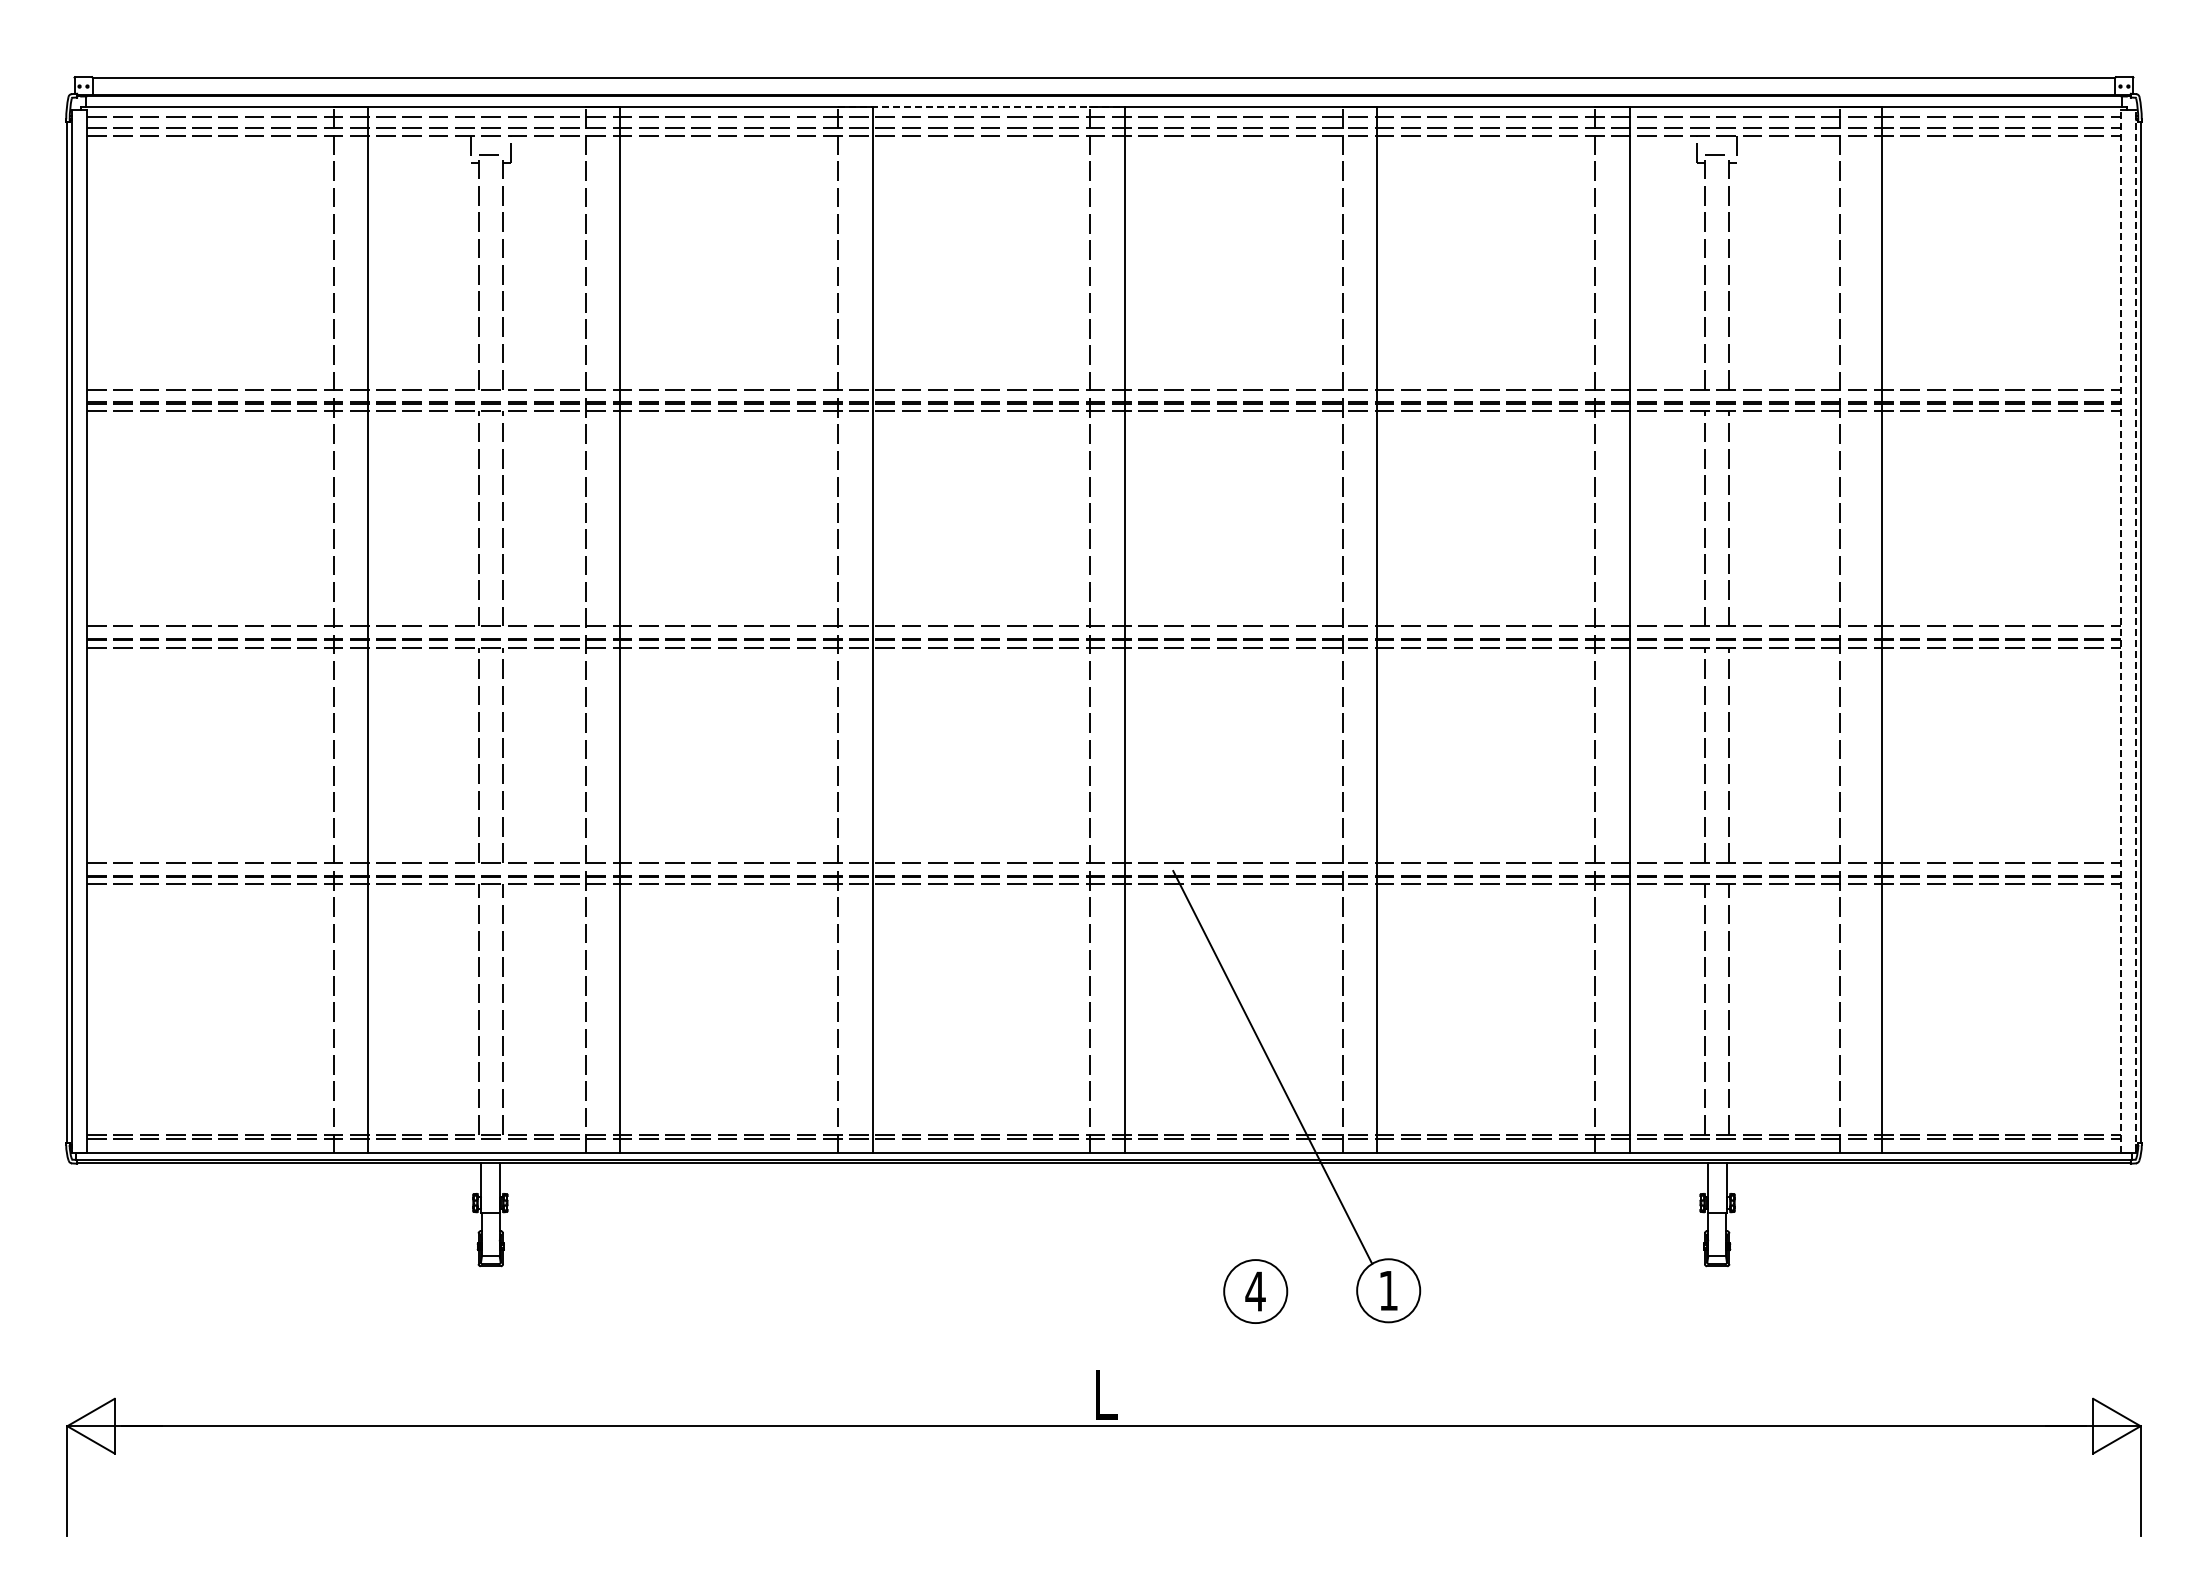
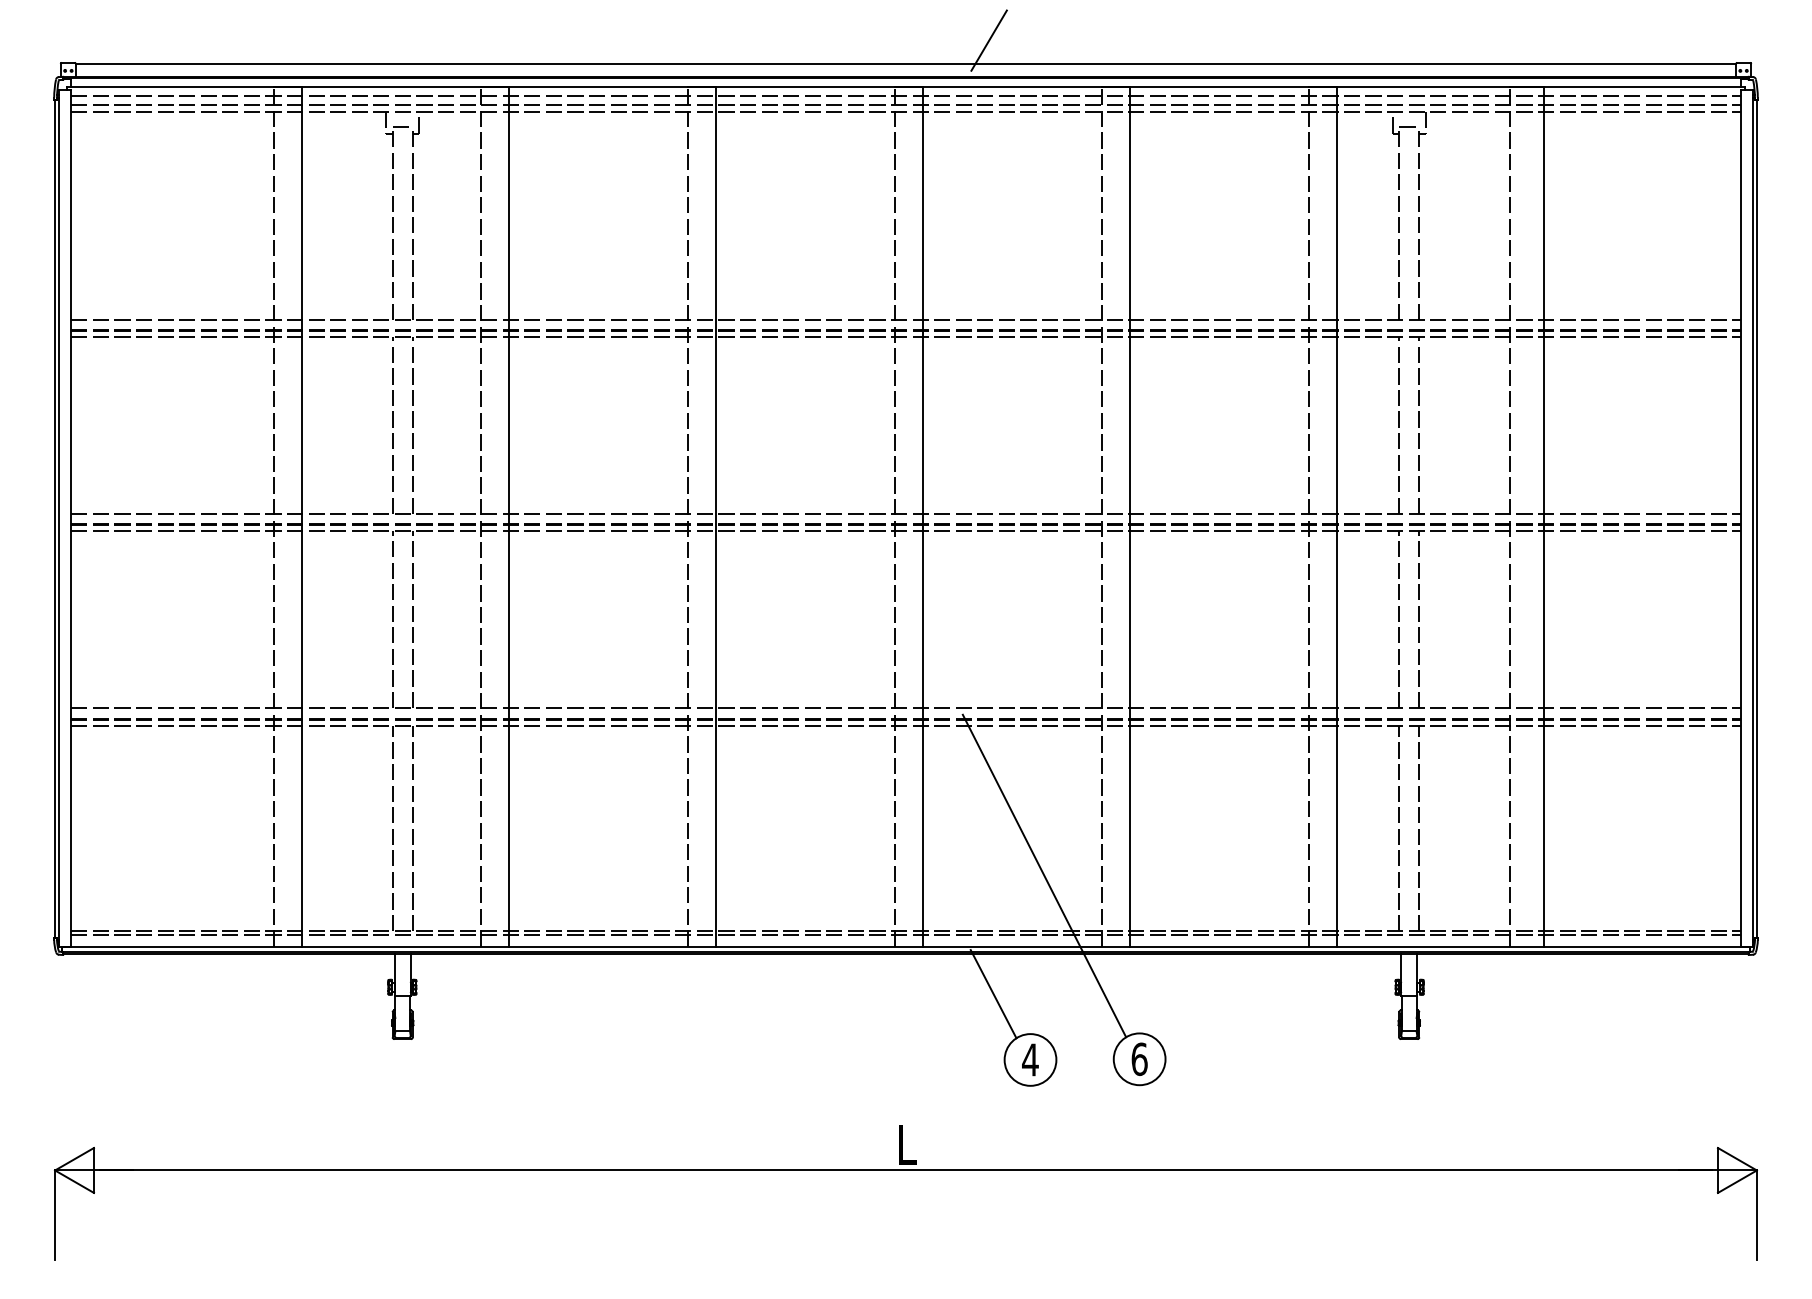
line: (1204, 49) -> (988, 40), added
line: (982, 106) -> (806, 87), dashed -> solid
line: (2120, 631) -> (1740, 518), dashed -> solid
line: (2136, 631) -> (1753, 518), dashed -> solid
line: (1210, 1211) -> (993, 994), added
text: (1388, 1290) -> (1139, 1059), 1 -> 6

